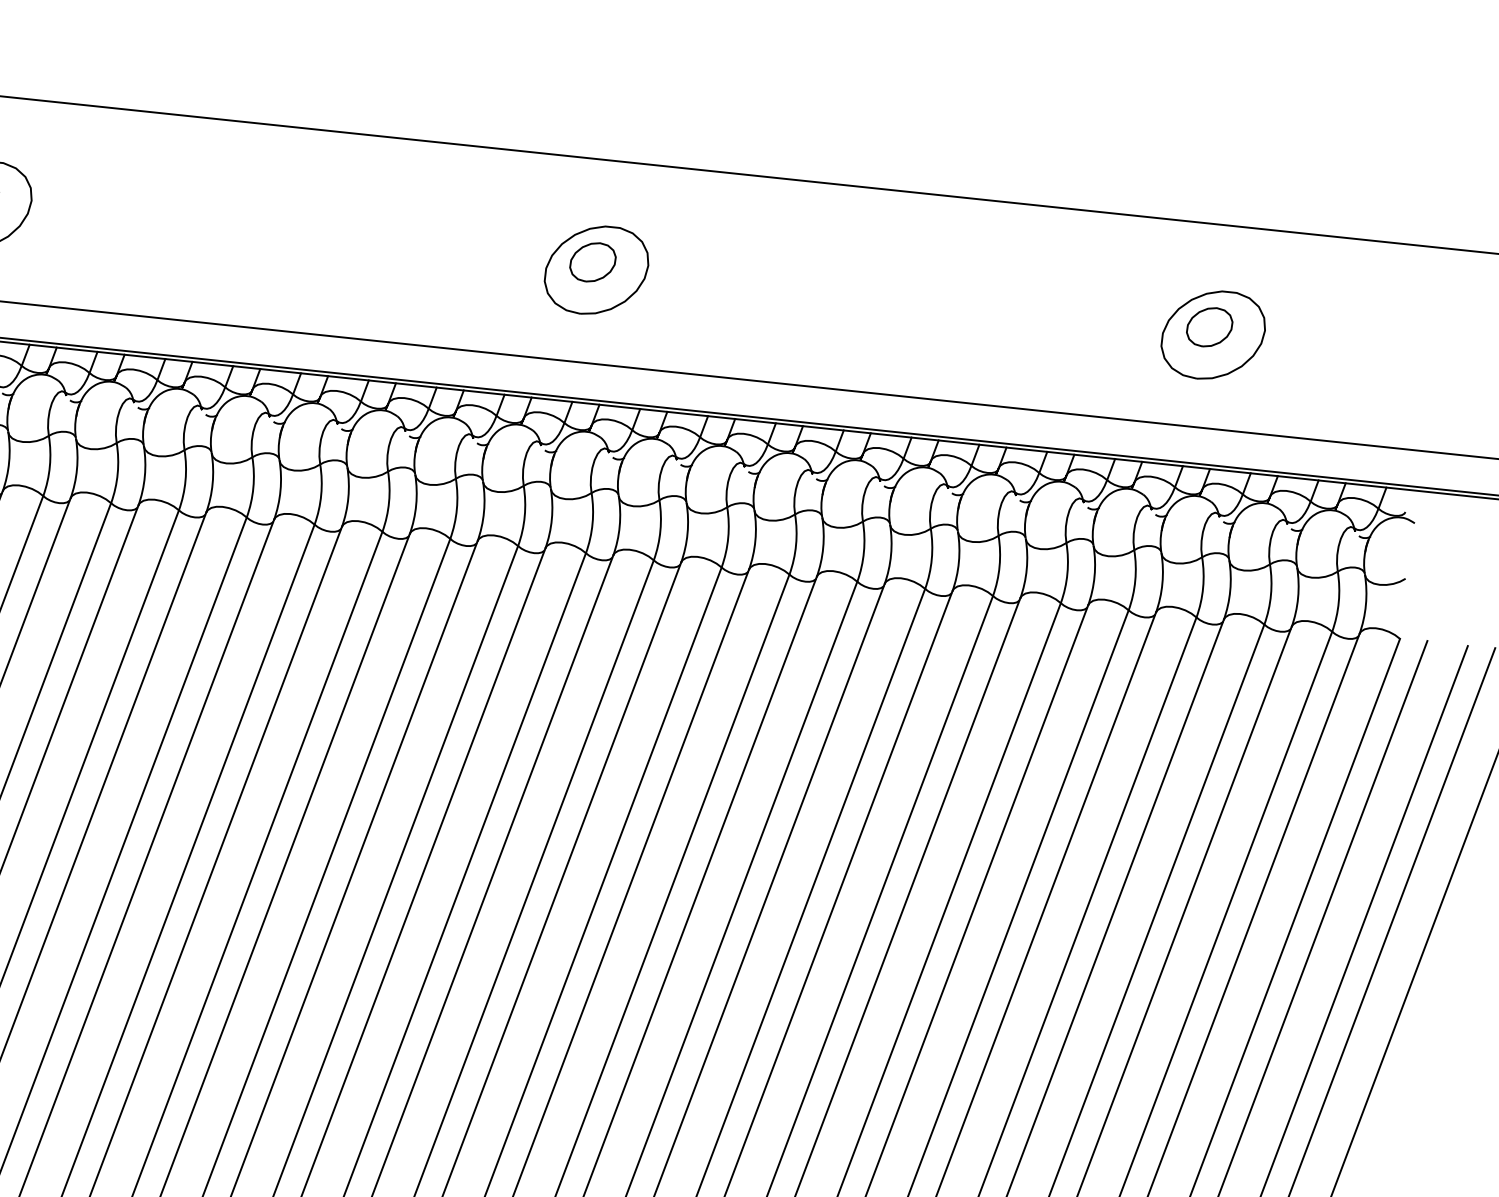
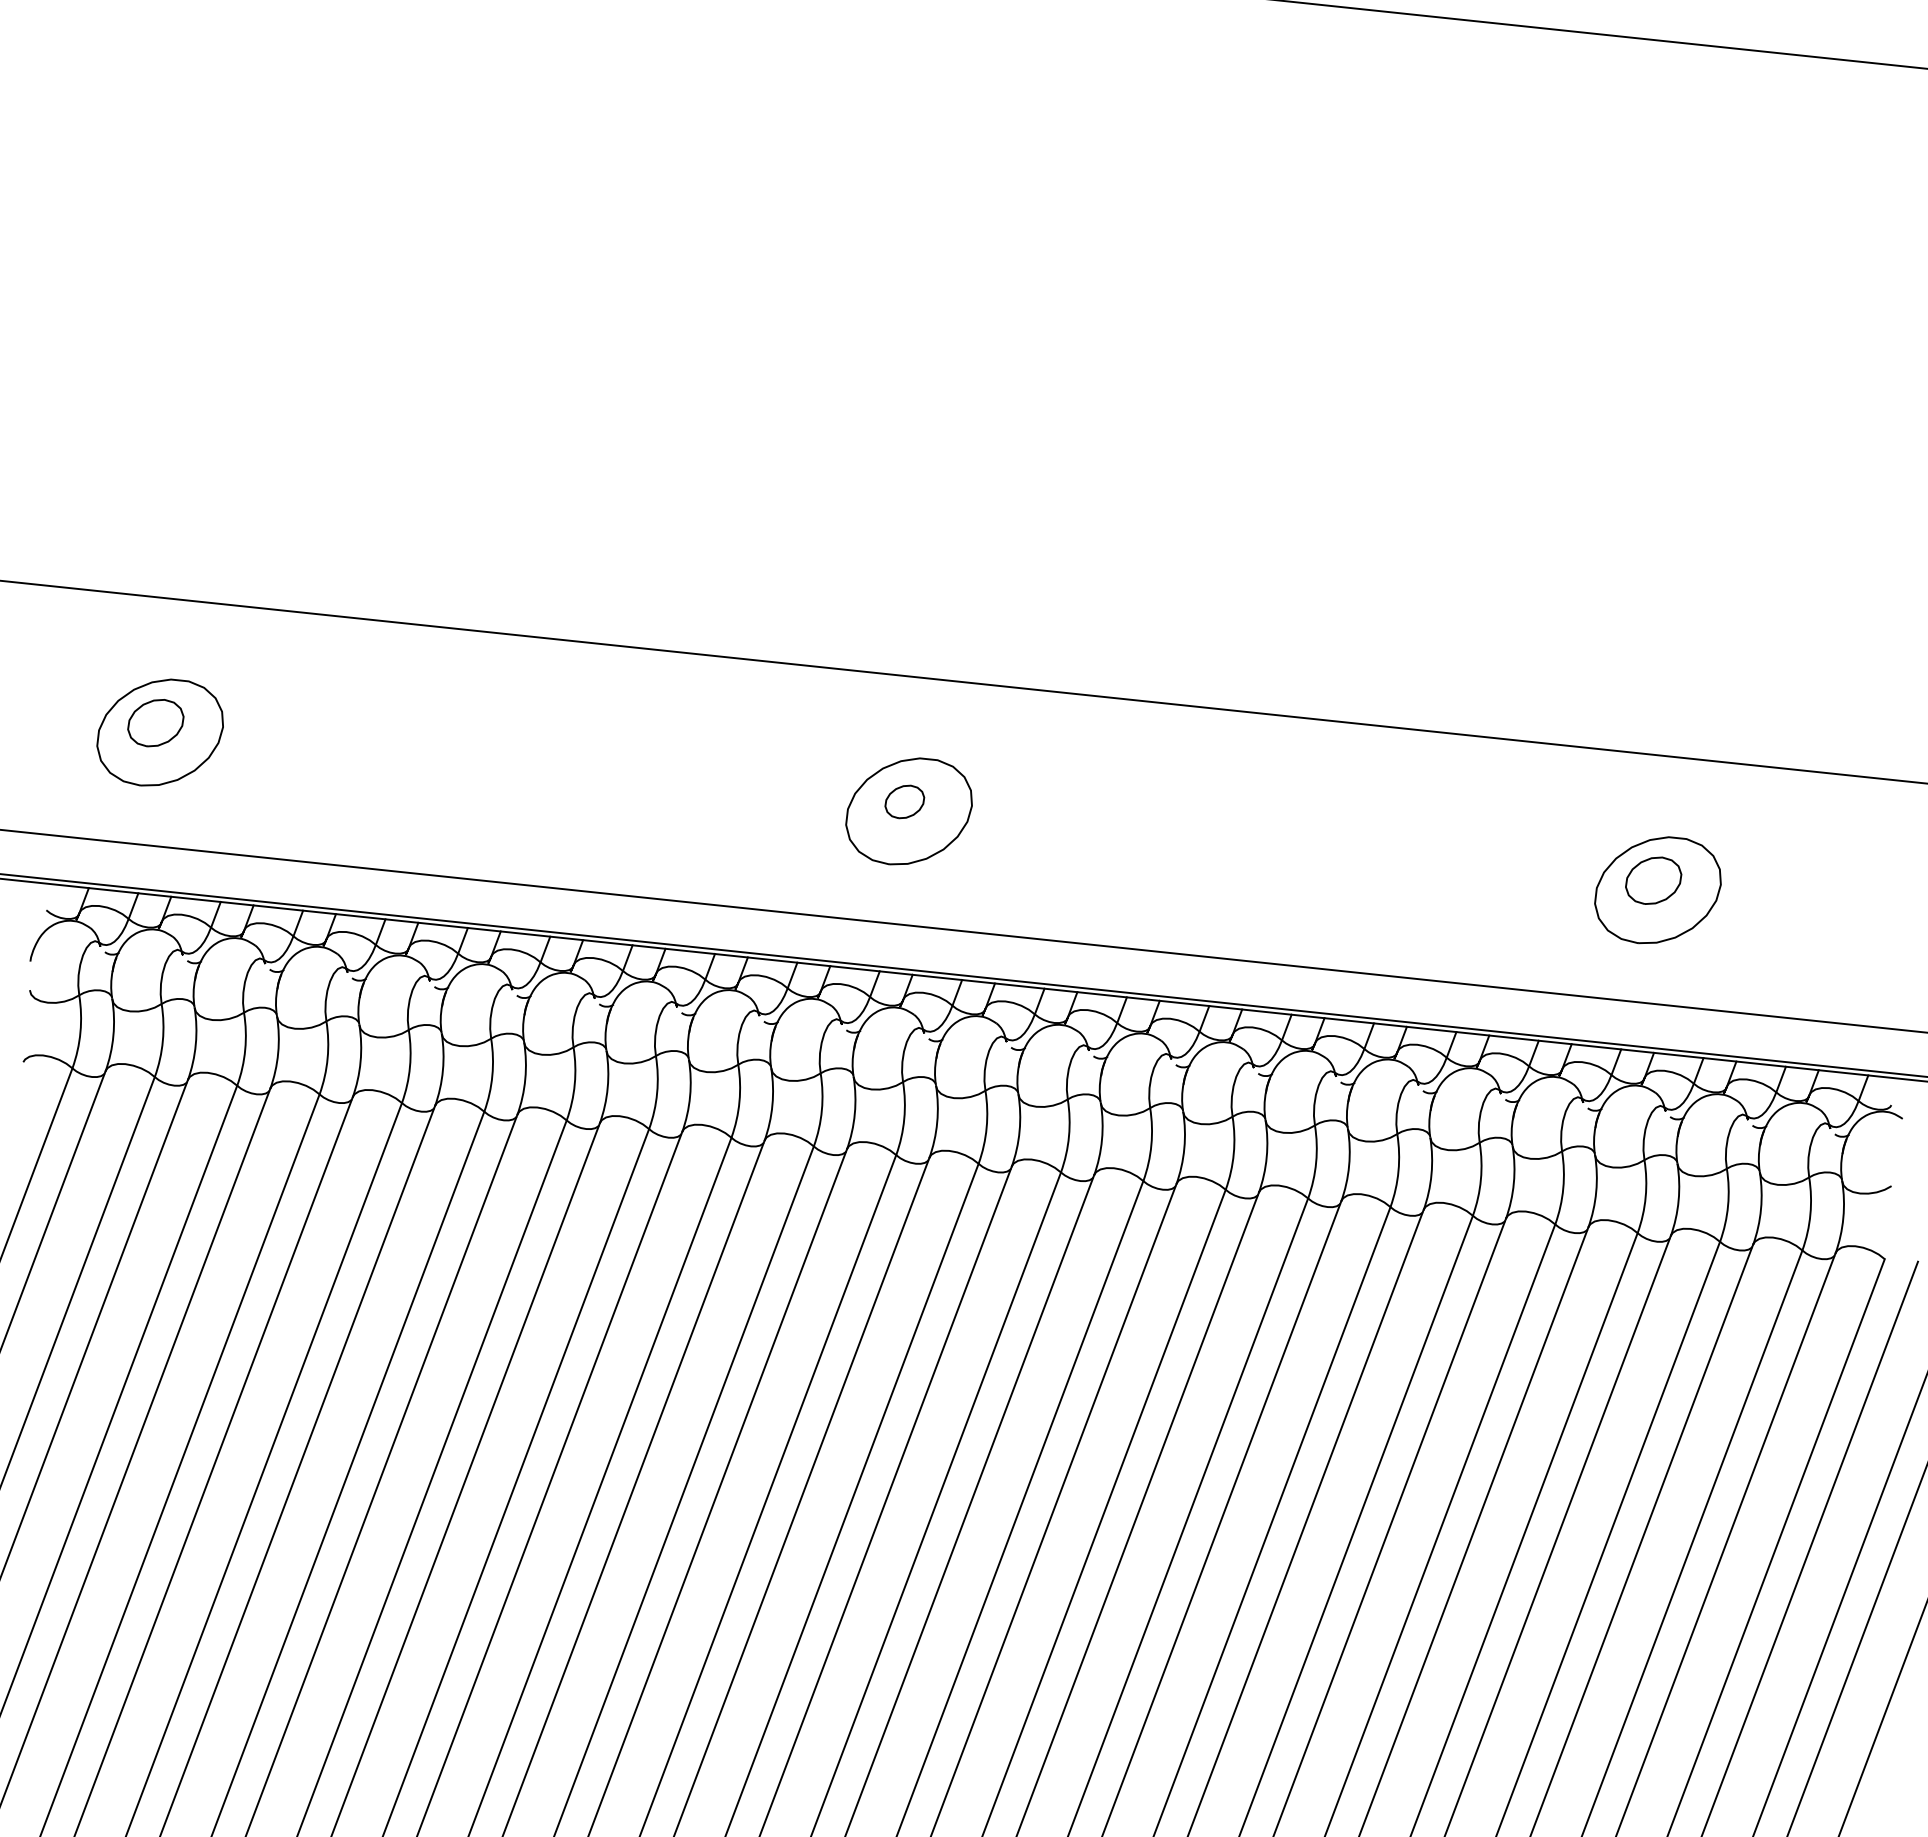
part: (592, 262) -> (904, 801), size x0.7

